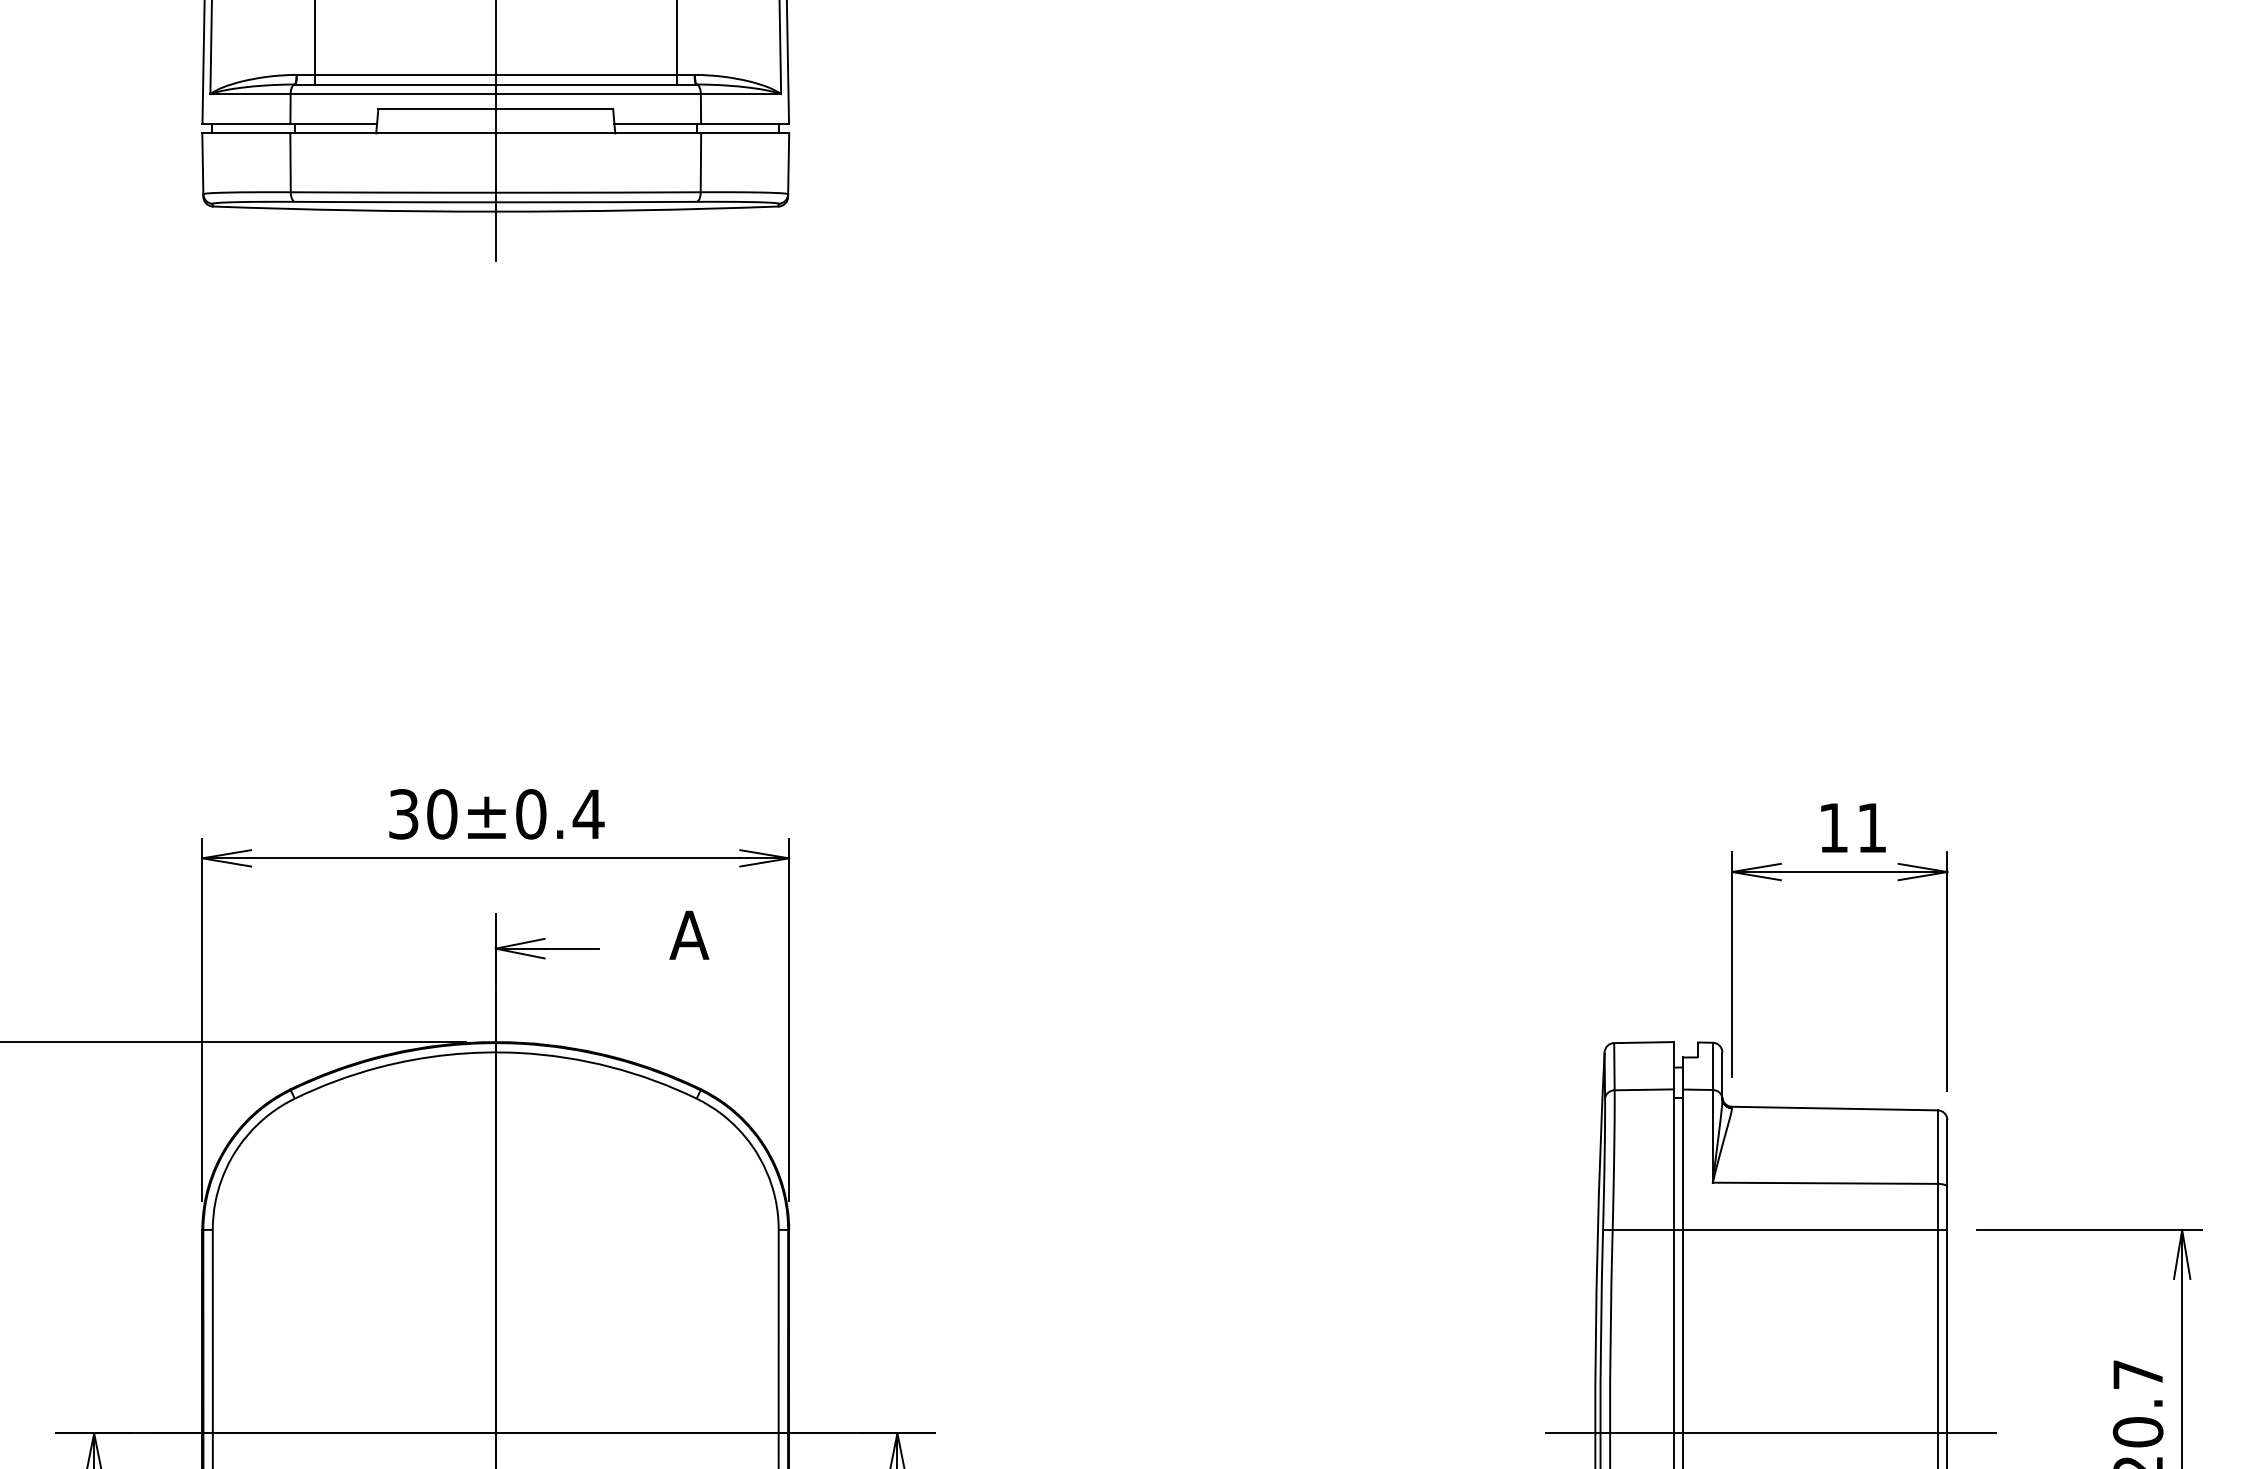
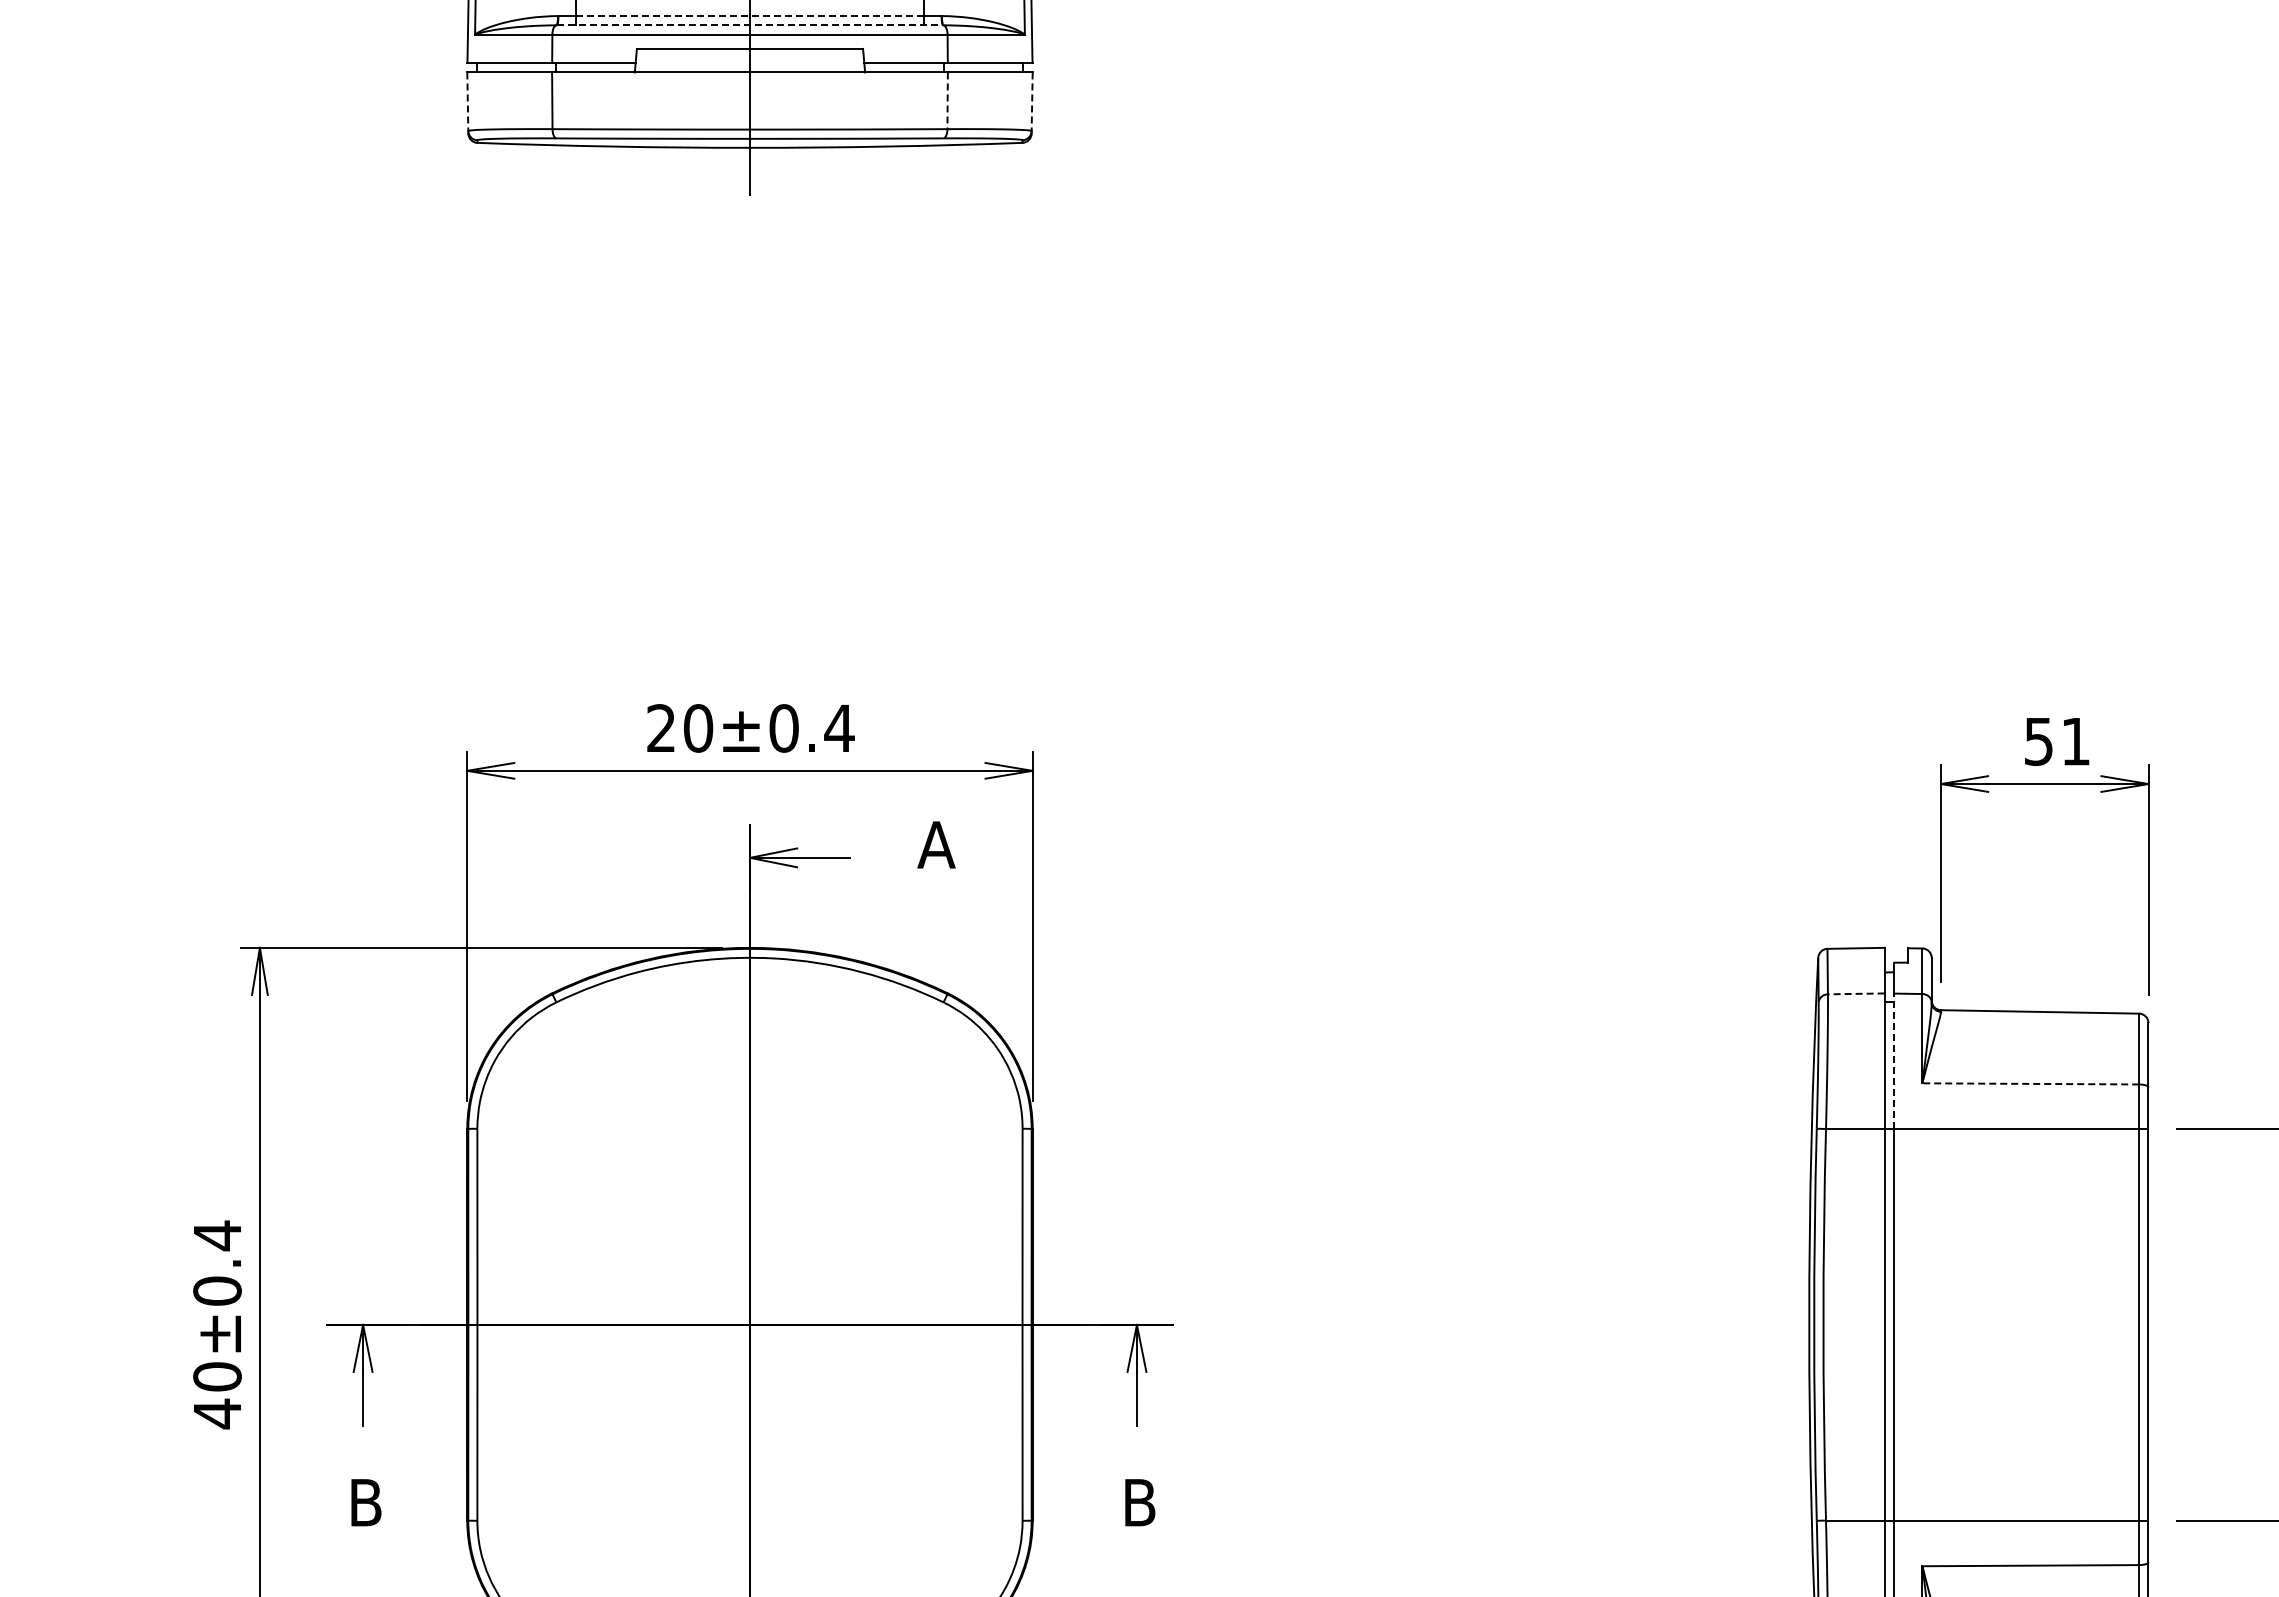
line: (495, 75) -> (749, 16), solid -> dashed
line: (496, 84) -> (750, 25), solid -> dashed
line: (700, 163) -> (947, 101), solid -> dashed
line: (202, 164) -> (467, 102), solid -> dashed
line: (788, 164) -> (1032, 102), solid -> dashed
text: (403, 814) -> (661, 728), 30±0.4 -> 20±0.4
text: (1833, 827) -> (2038, 741), 11 -> 51
line: (1643, 1089) -> (1855, 993), solid -> dashed
line: (1683, 1160) -> (1894, 1061), solid -> dashed
line: (1824, 1182) -> (2030, 1083), solid -> dashed
line: (1770, 1433) -> (1978, 1324), removed

